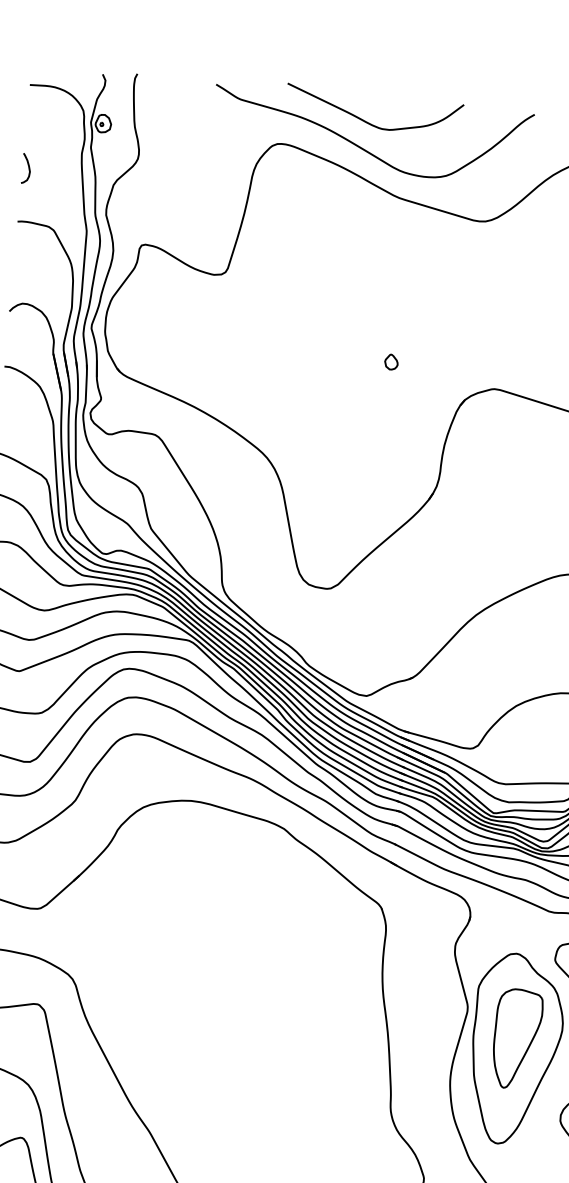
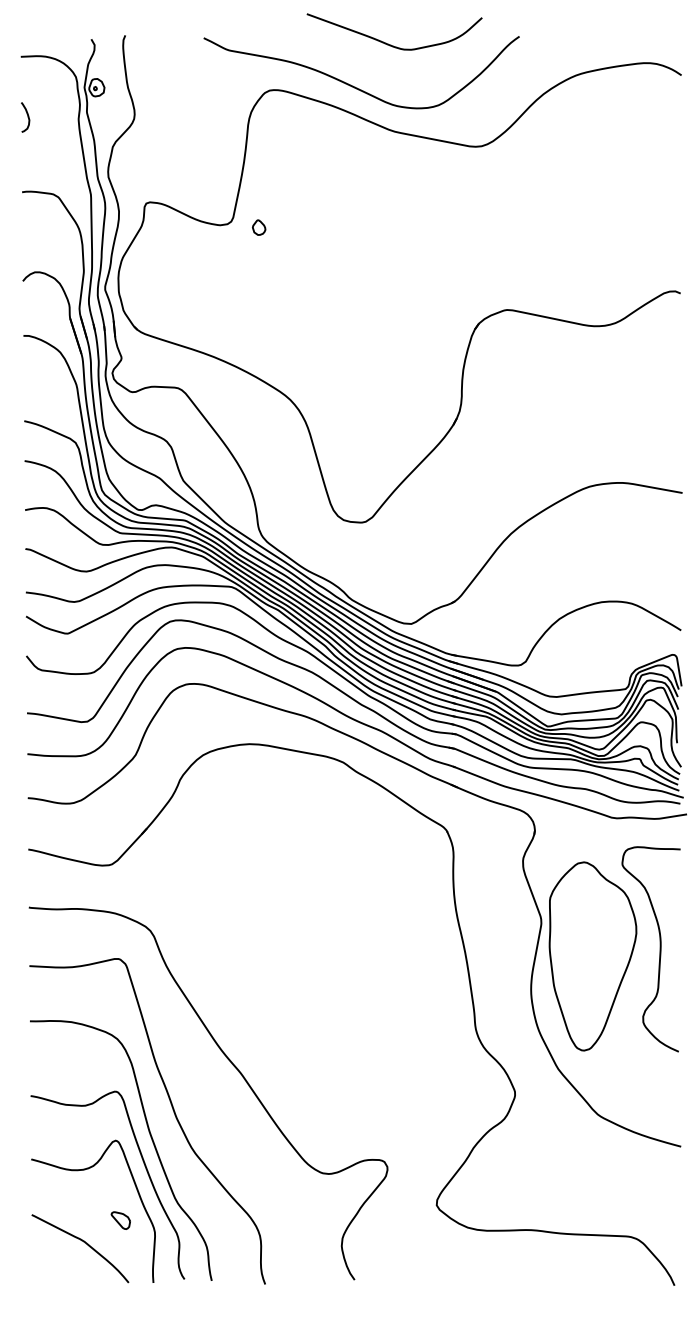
curve: (369, 122) -> (391, 44), moved
curve: (28, 168) -> (27, 117), moved
part: (391, 362) -> (259, 227), moved
part: (516, 1039) -> (592, 946), removed

